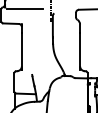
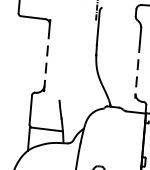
line: (21, 50) -> (46, 61), solid -> dashed
line: (80, 51) -> (138, 70), solid -> dashed

